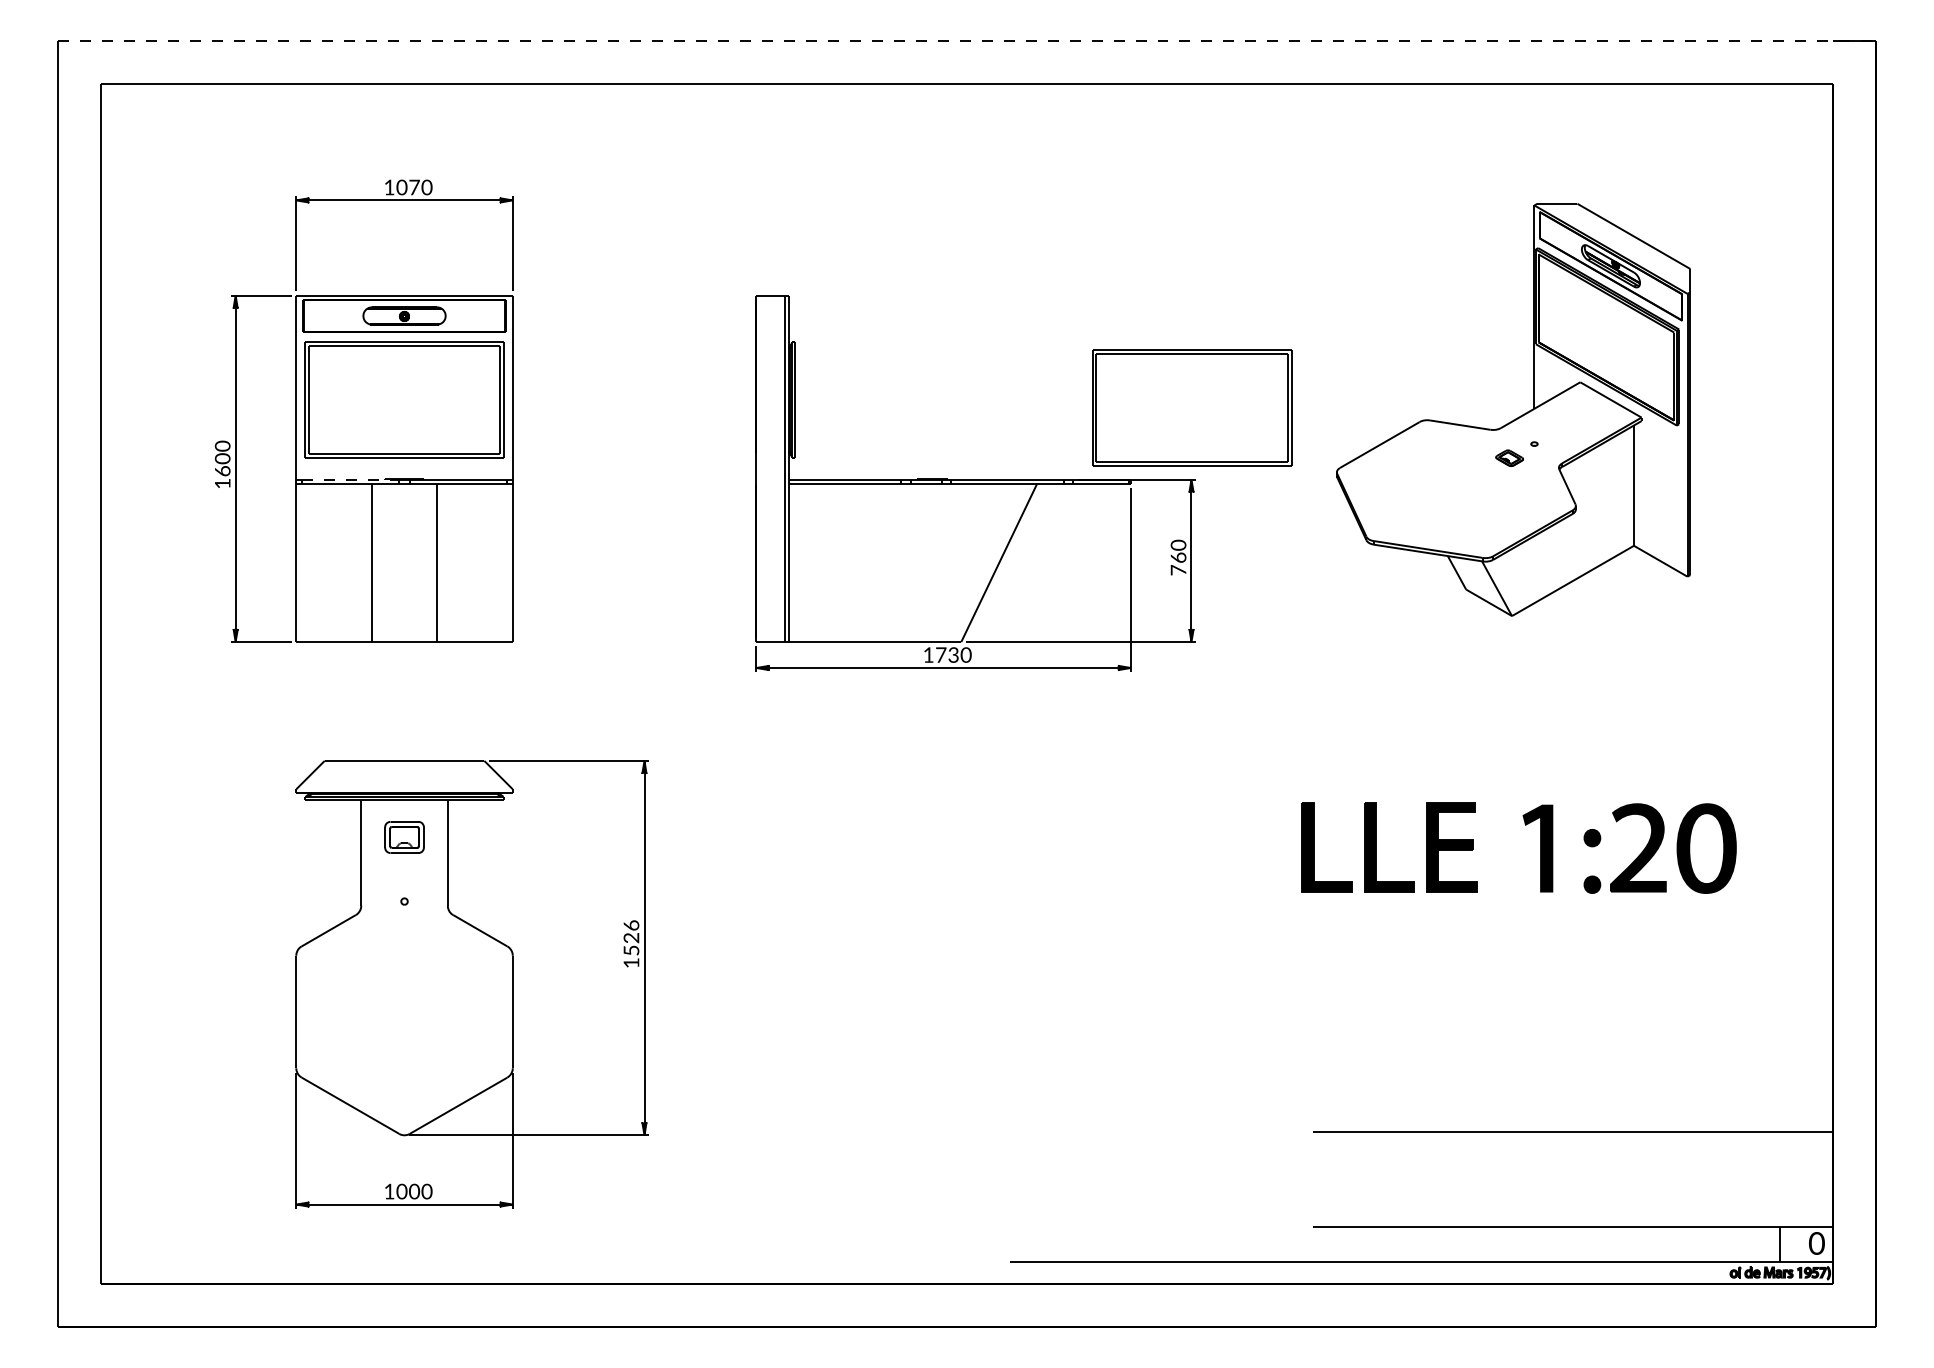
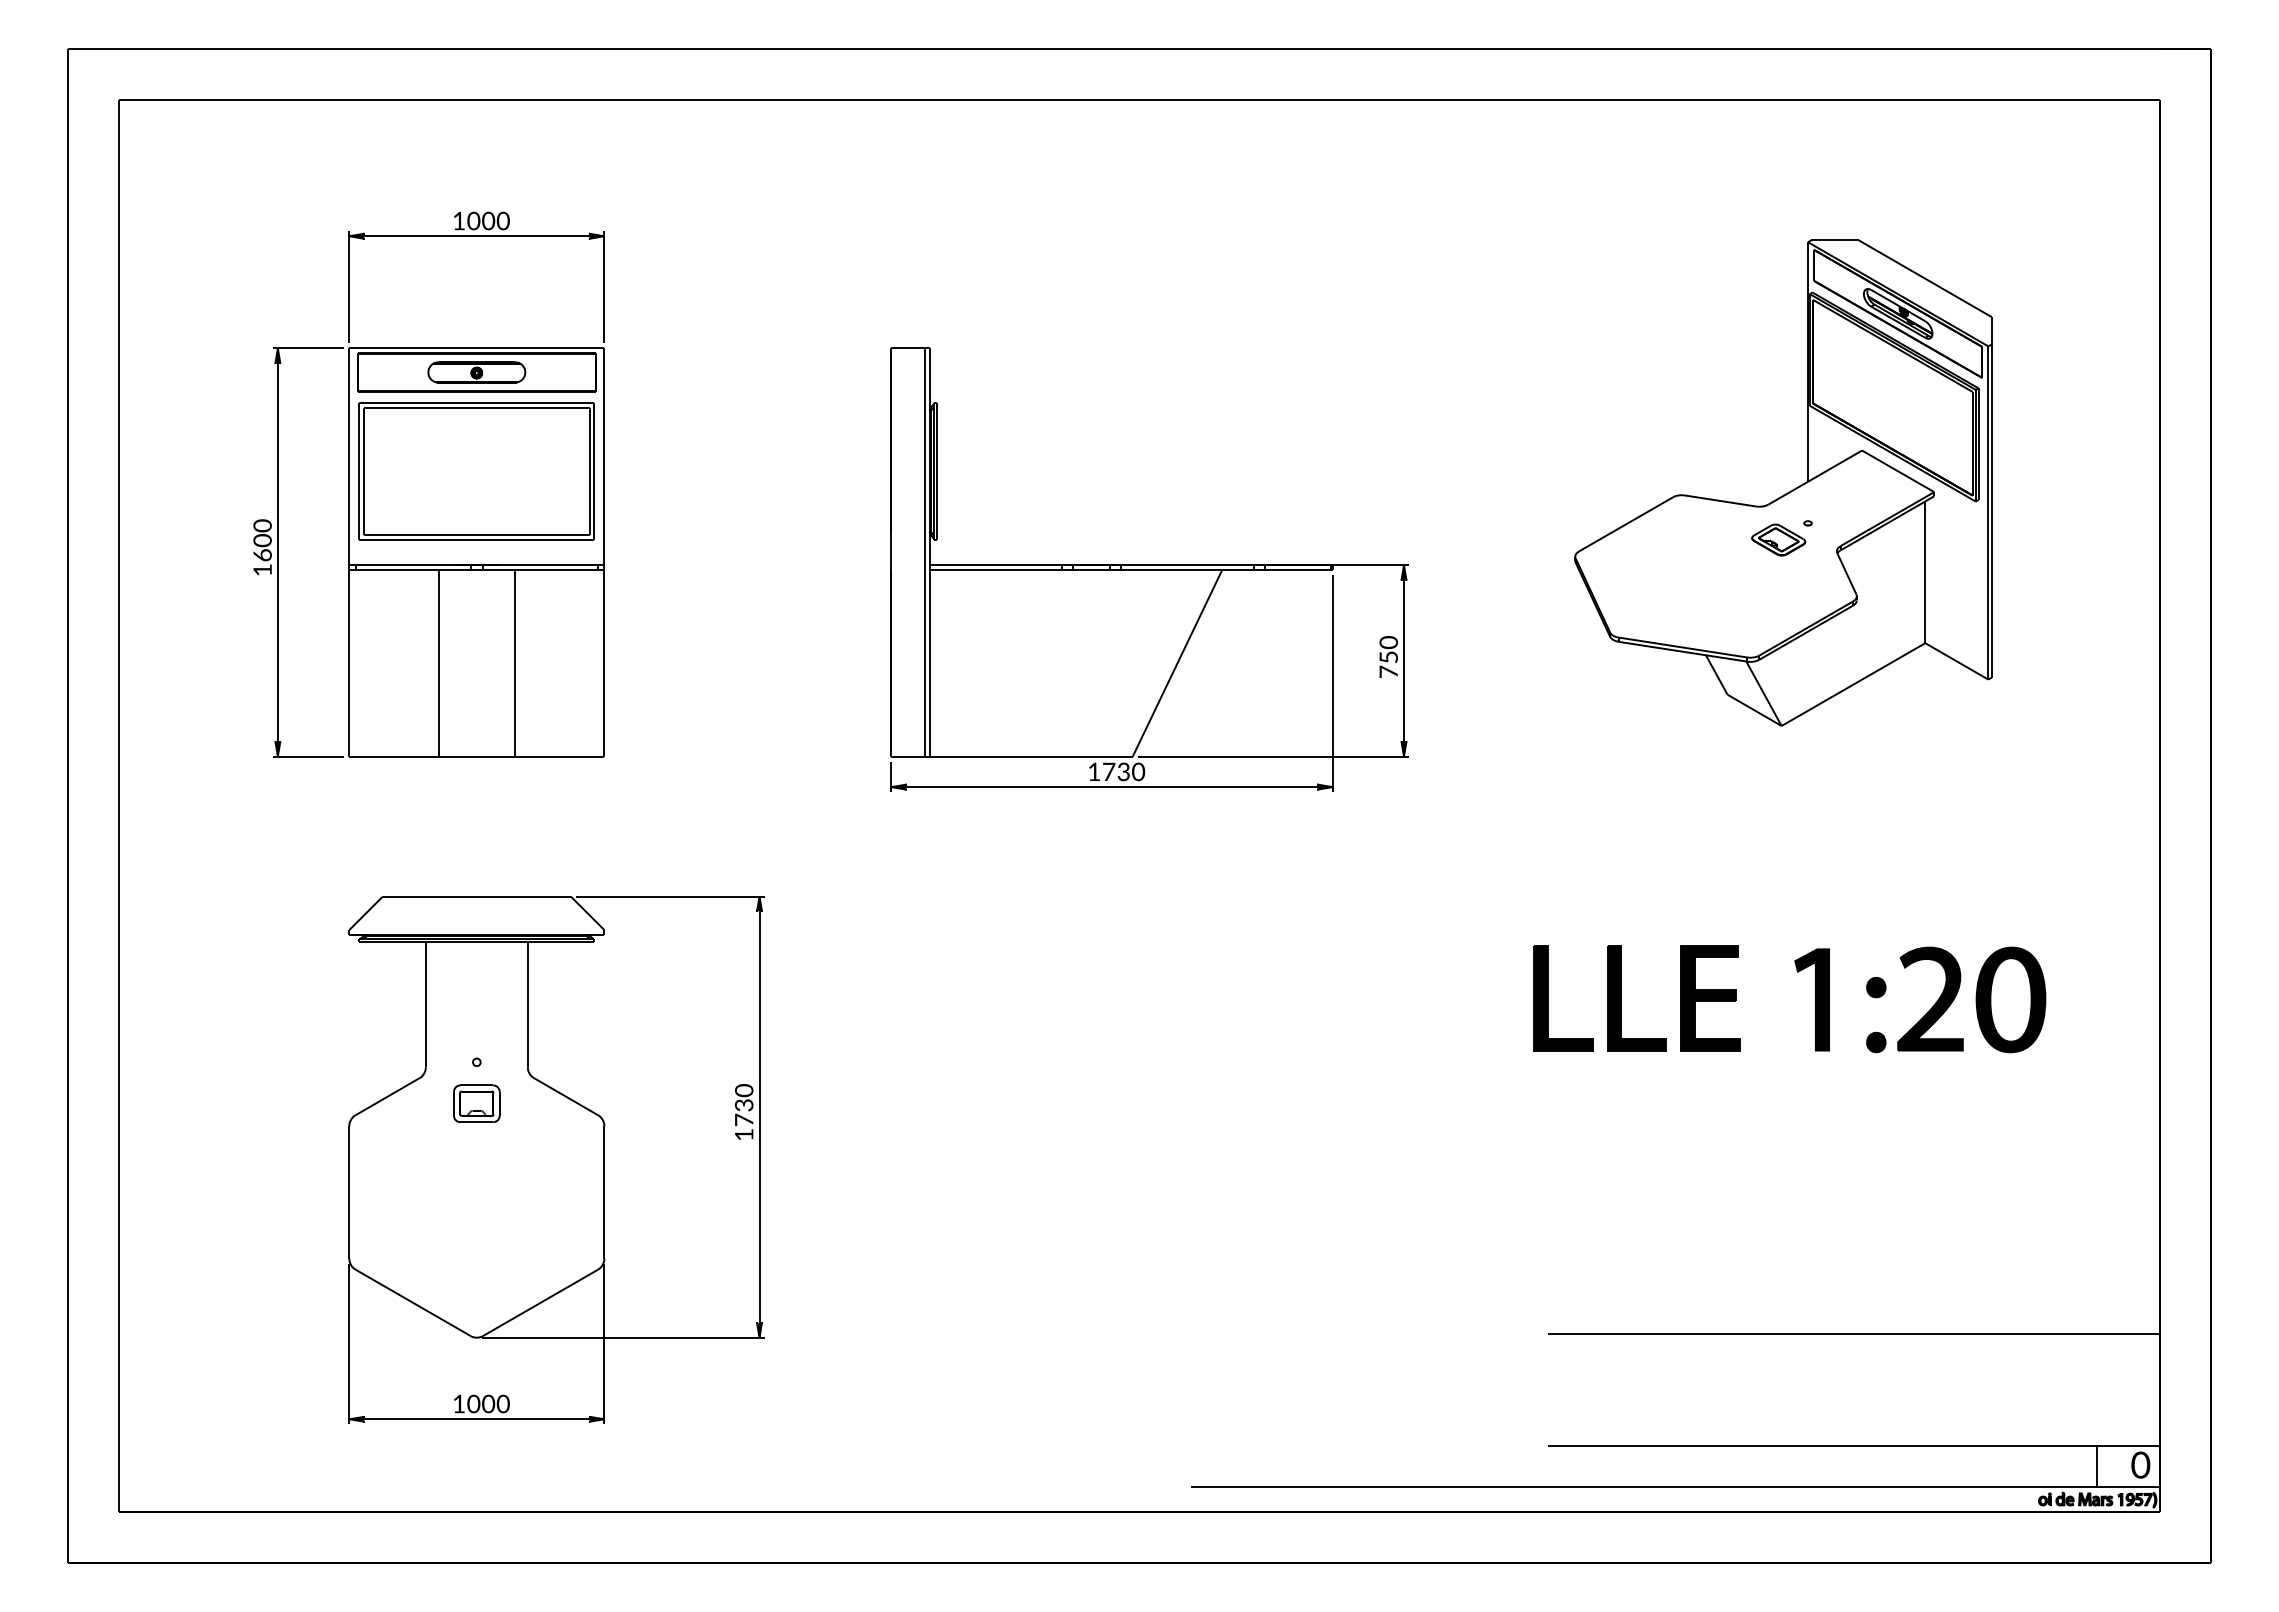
line: (967, 41) -> (1139, 48), dashed -> solid
text: (414, 187) -> (488, 220), 1070 -> 1000
part: (1191, 407) -> (1404, 480), removed
part: (1509, 457) -> (1778, 539), size x1.67
line: (350, 479) -> (413, 565), dashed -> solid
text: (1178, 557) -> (1388, 657), 760 -> 750
part: (404, 837) -> (476, 1103), moved
text: (631, 937) -> (744, 1104), 1526 -> 1730

